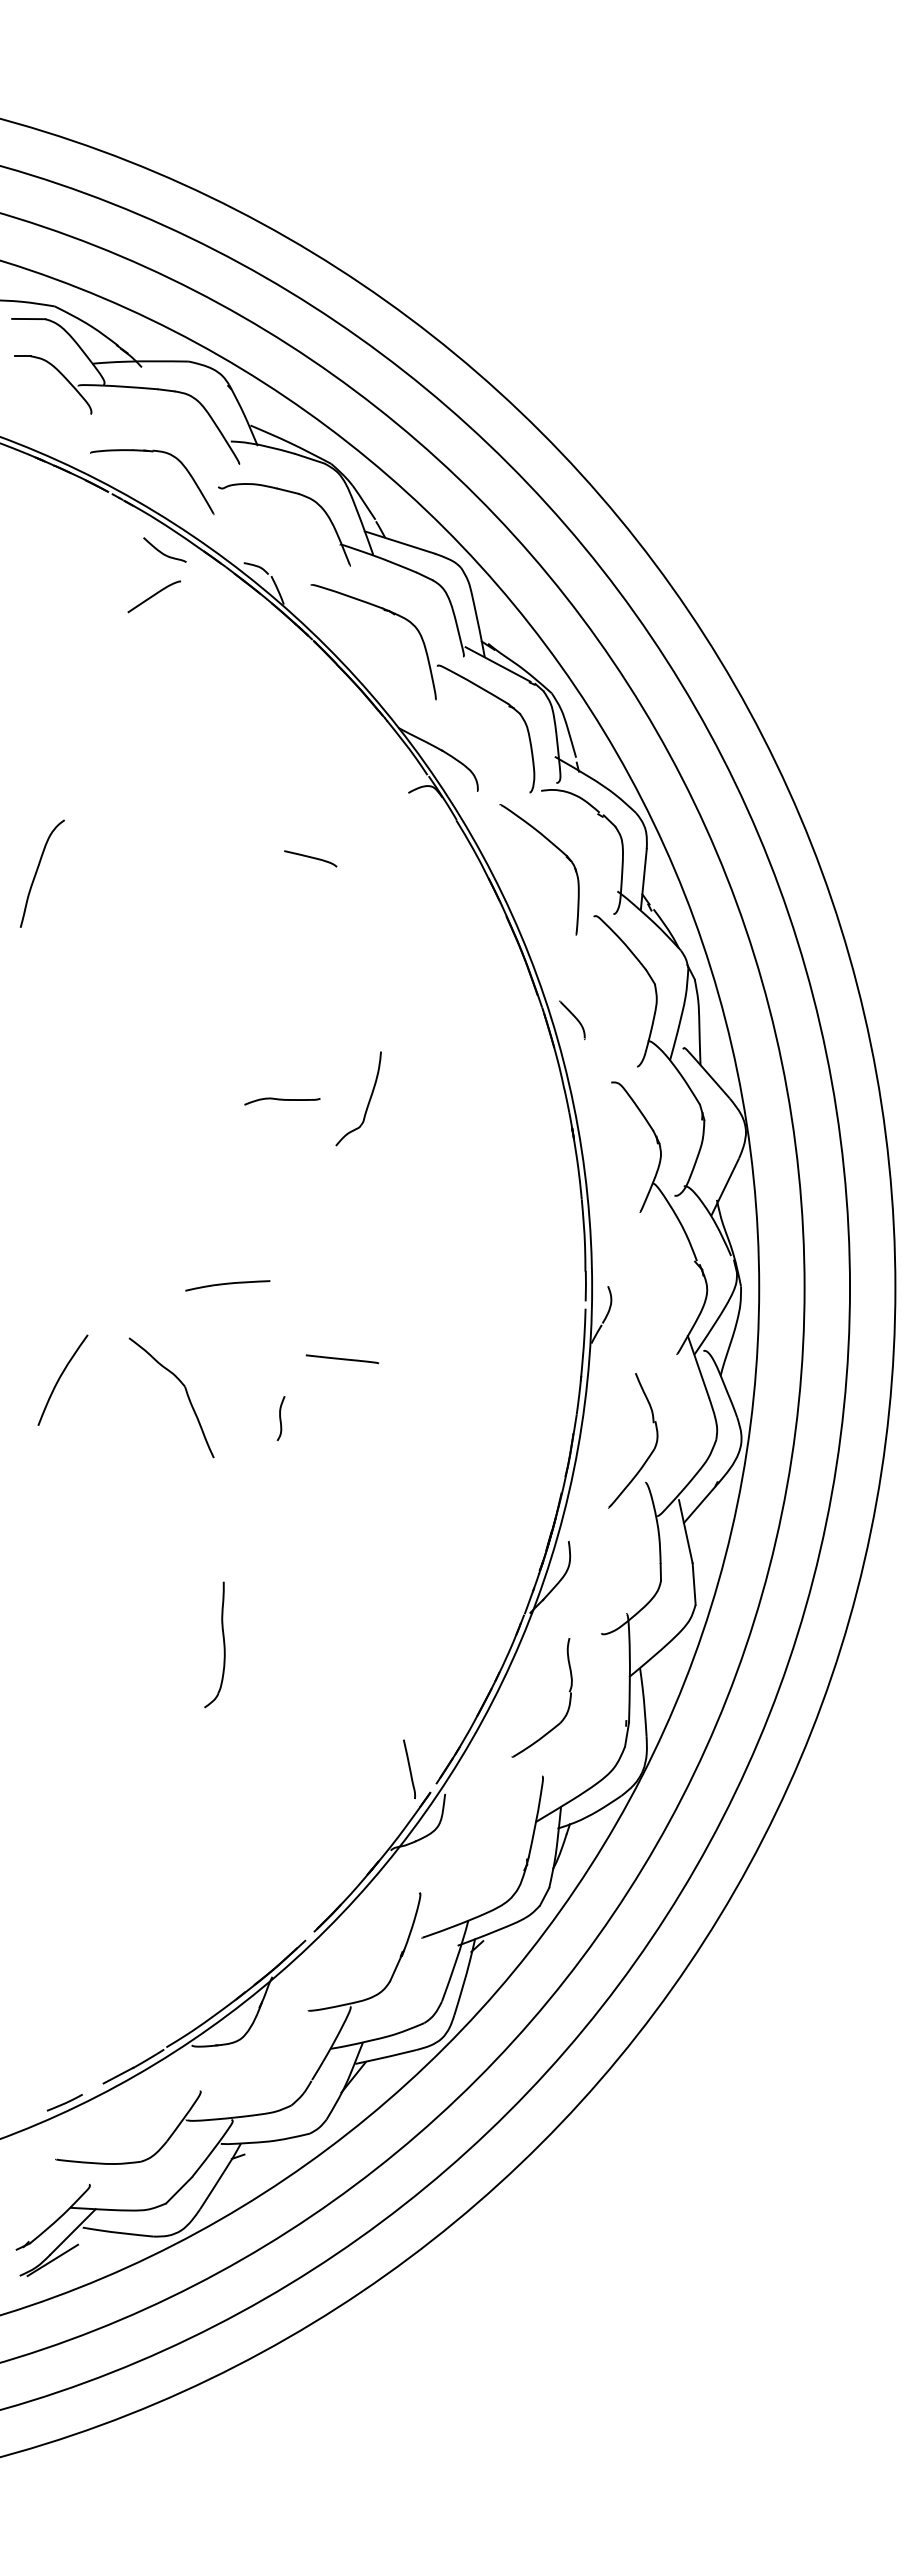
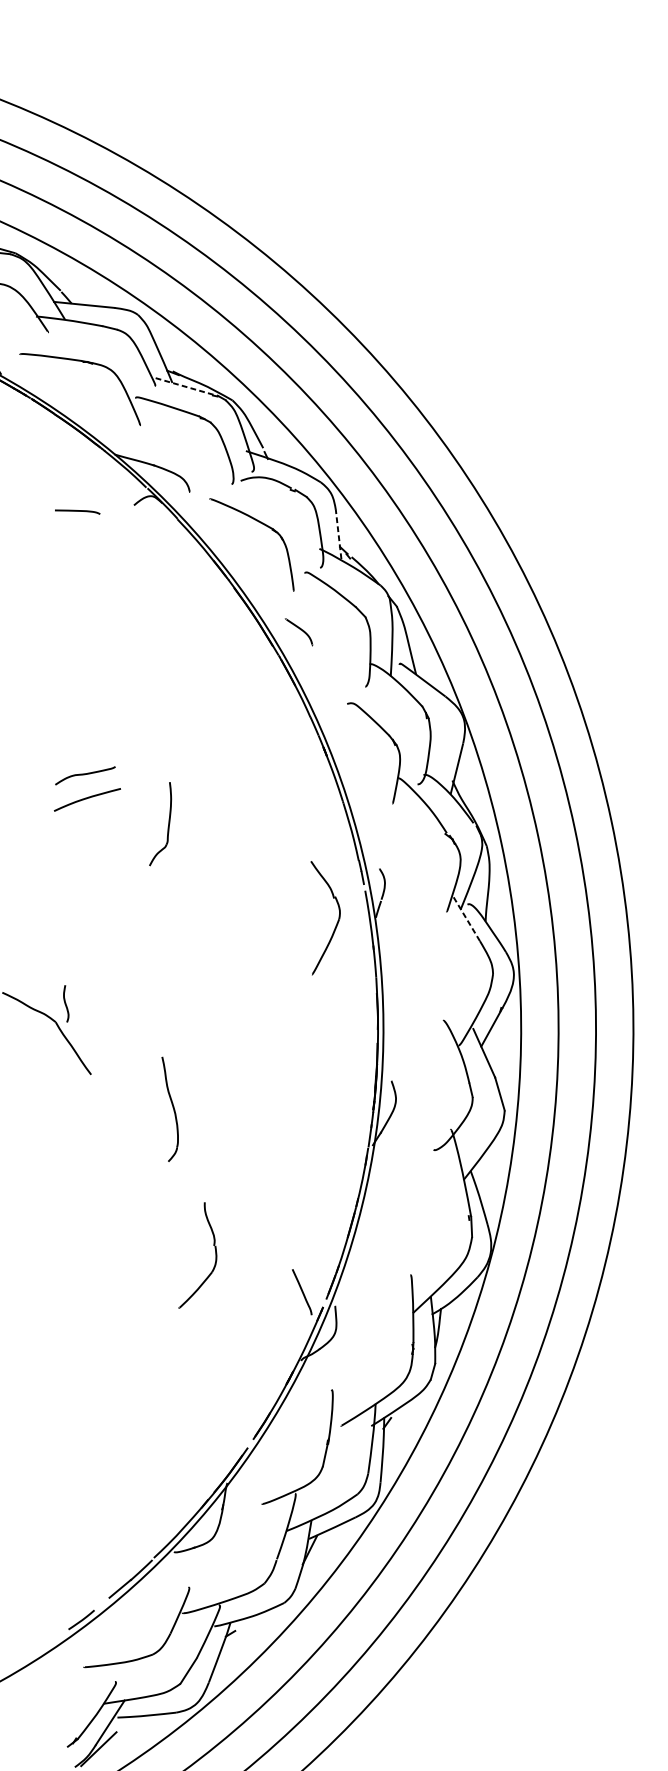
line: (498, 664) -> (184, 386), solid -> dashed
curve: (310, 858) -> (77, 511), moved
line: (643, 878) -> (338, 533), solid -> dashed
curve: (574, 1017) -> (300, 629), moved
part: (368, 1100) -> (168, 823), moved
curve: (227, 1284) -> (87, 798), moved
line: (342, 1359) -> (178, 973), removed
line: (698, 1366) -> (466, 917), solid -> dashed
curve: (280, 1418) -> (65, 1003), moved
part: (651, 1451) -> (337, 921), moved
part: (223, 1644) -> (172, 1107), moved
part: (568, 1691) -> (213, 1245), moved

